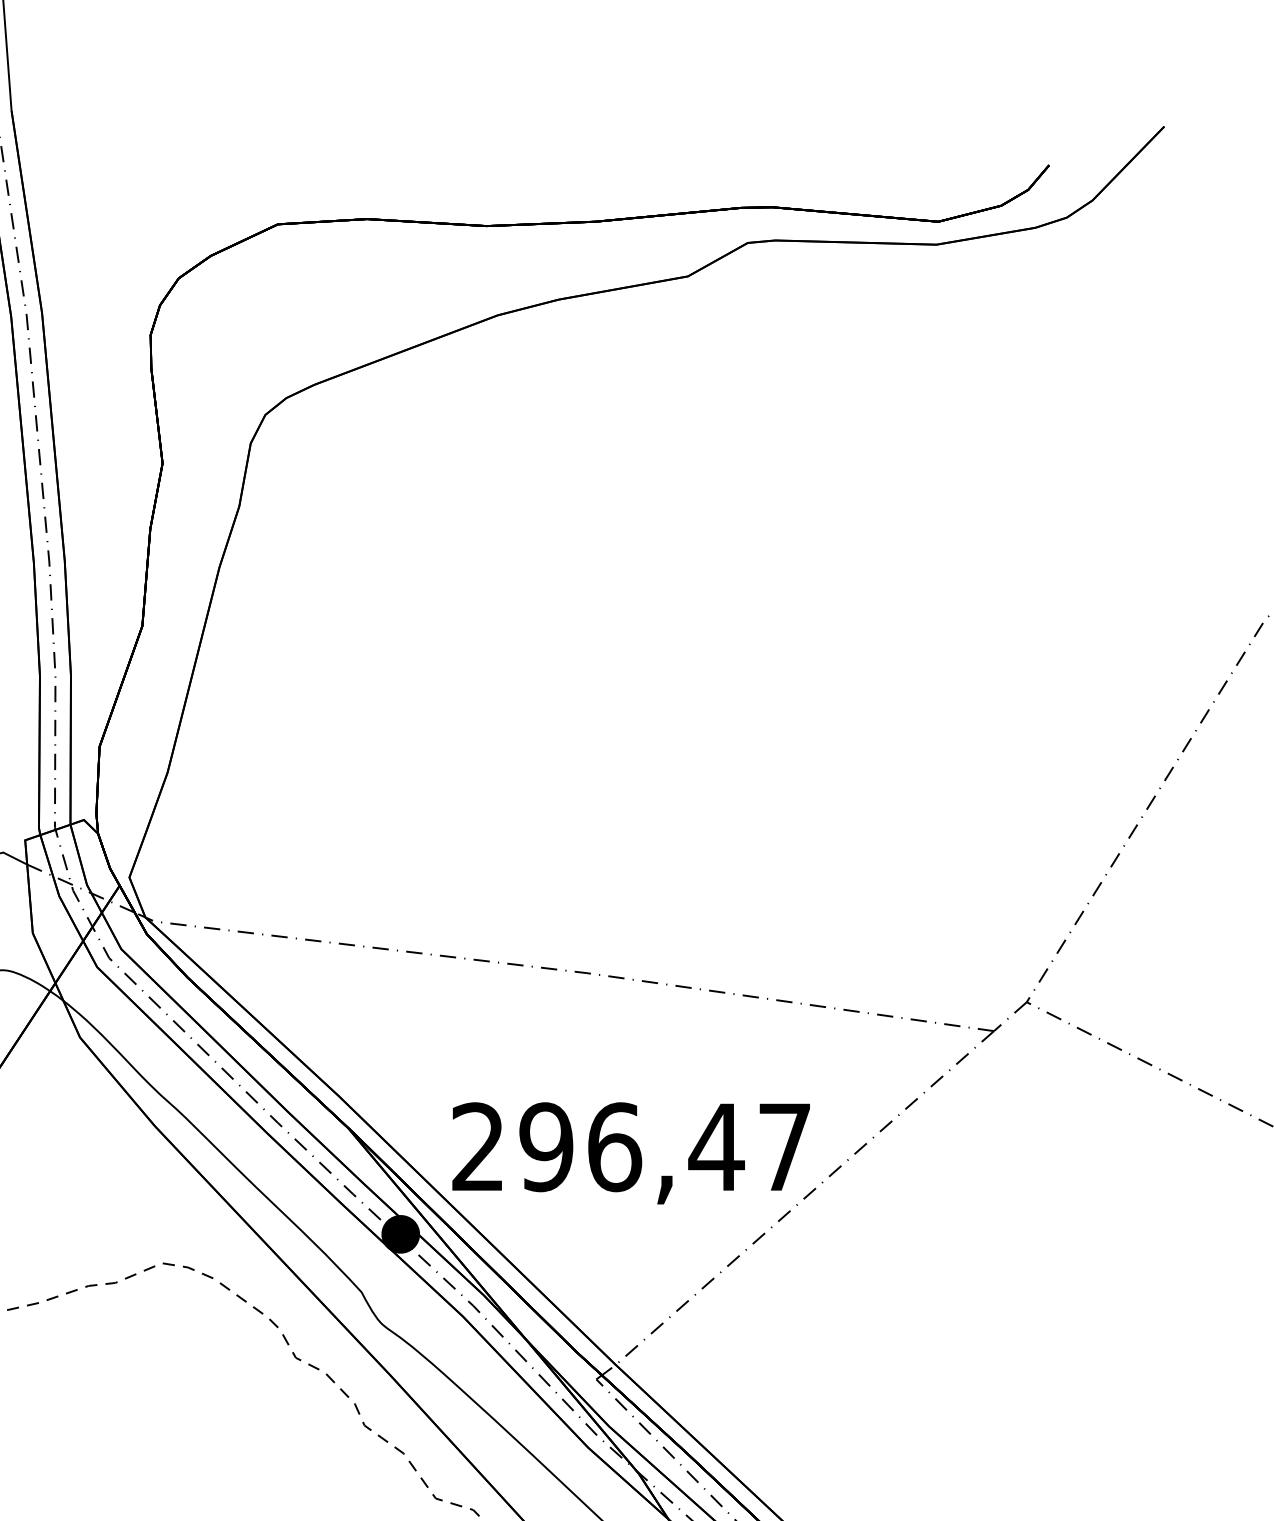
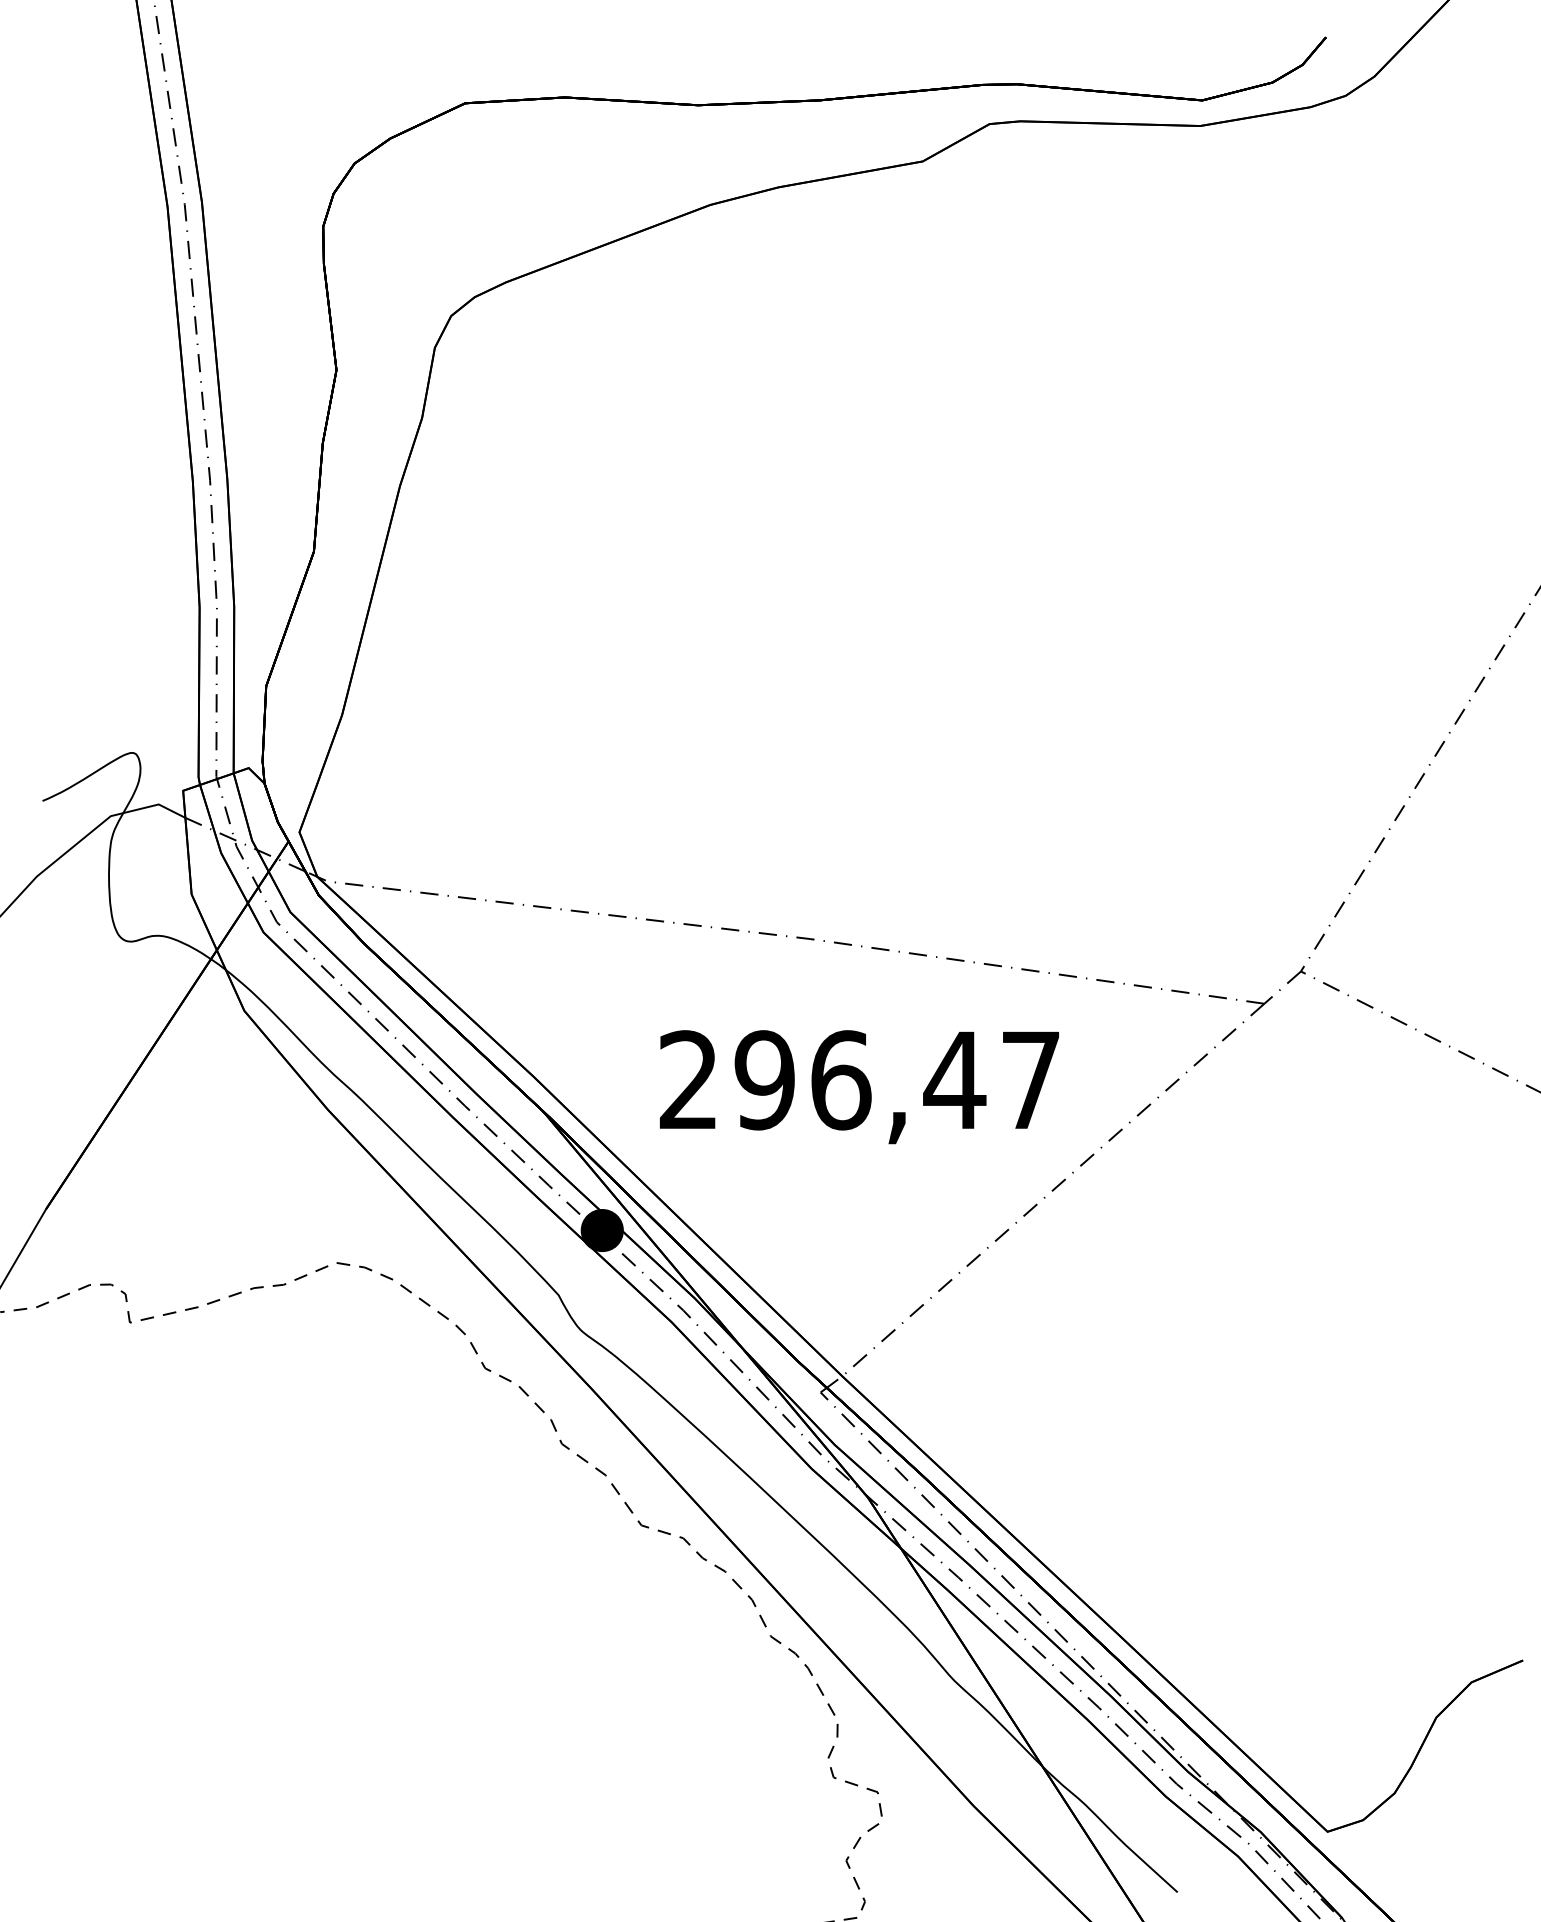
text: (631, 1153) -> (859, 1087), moved

